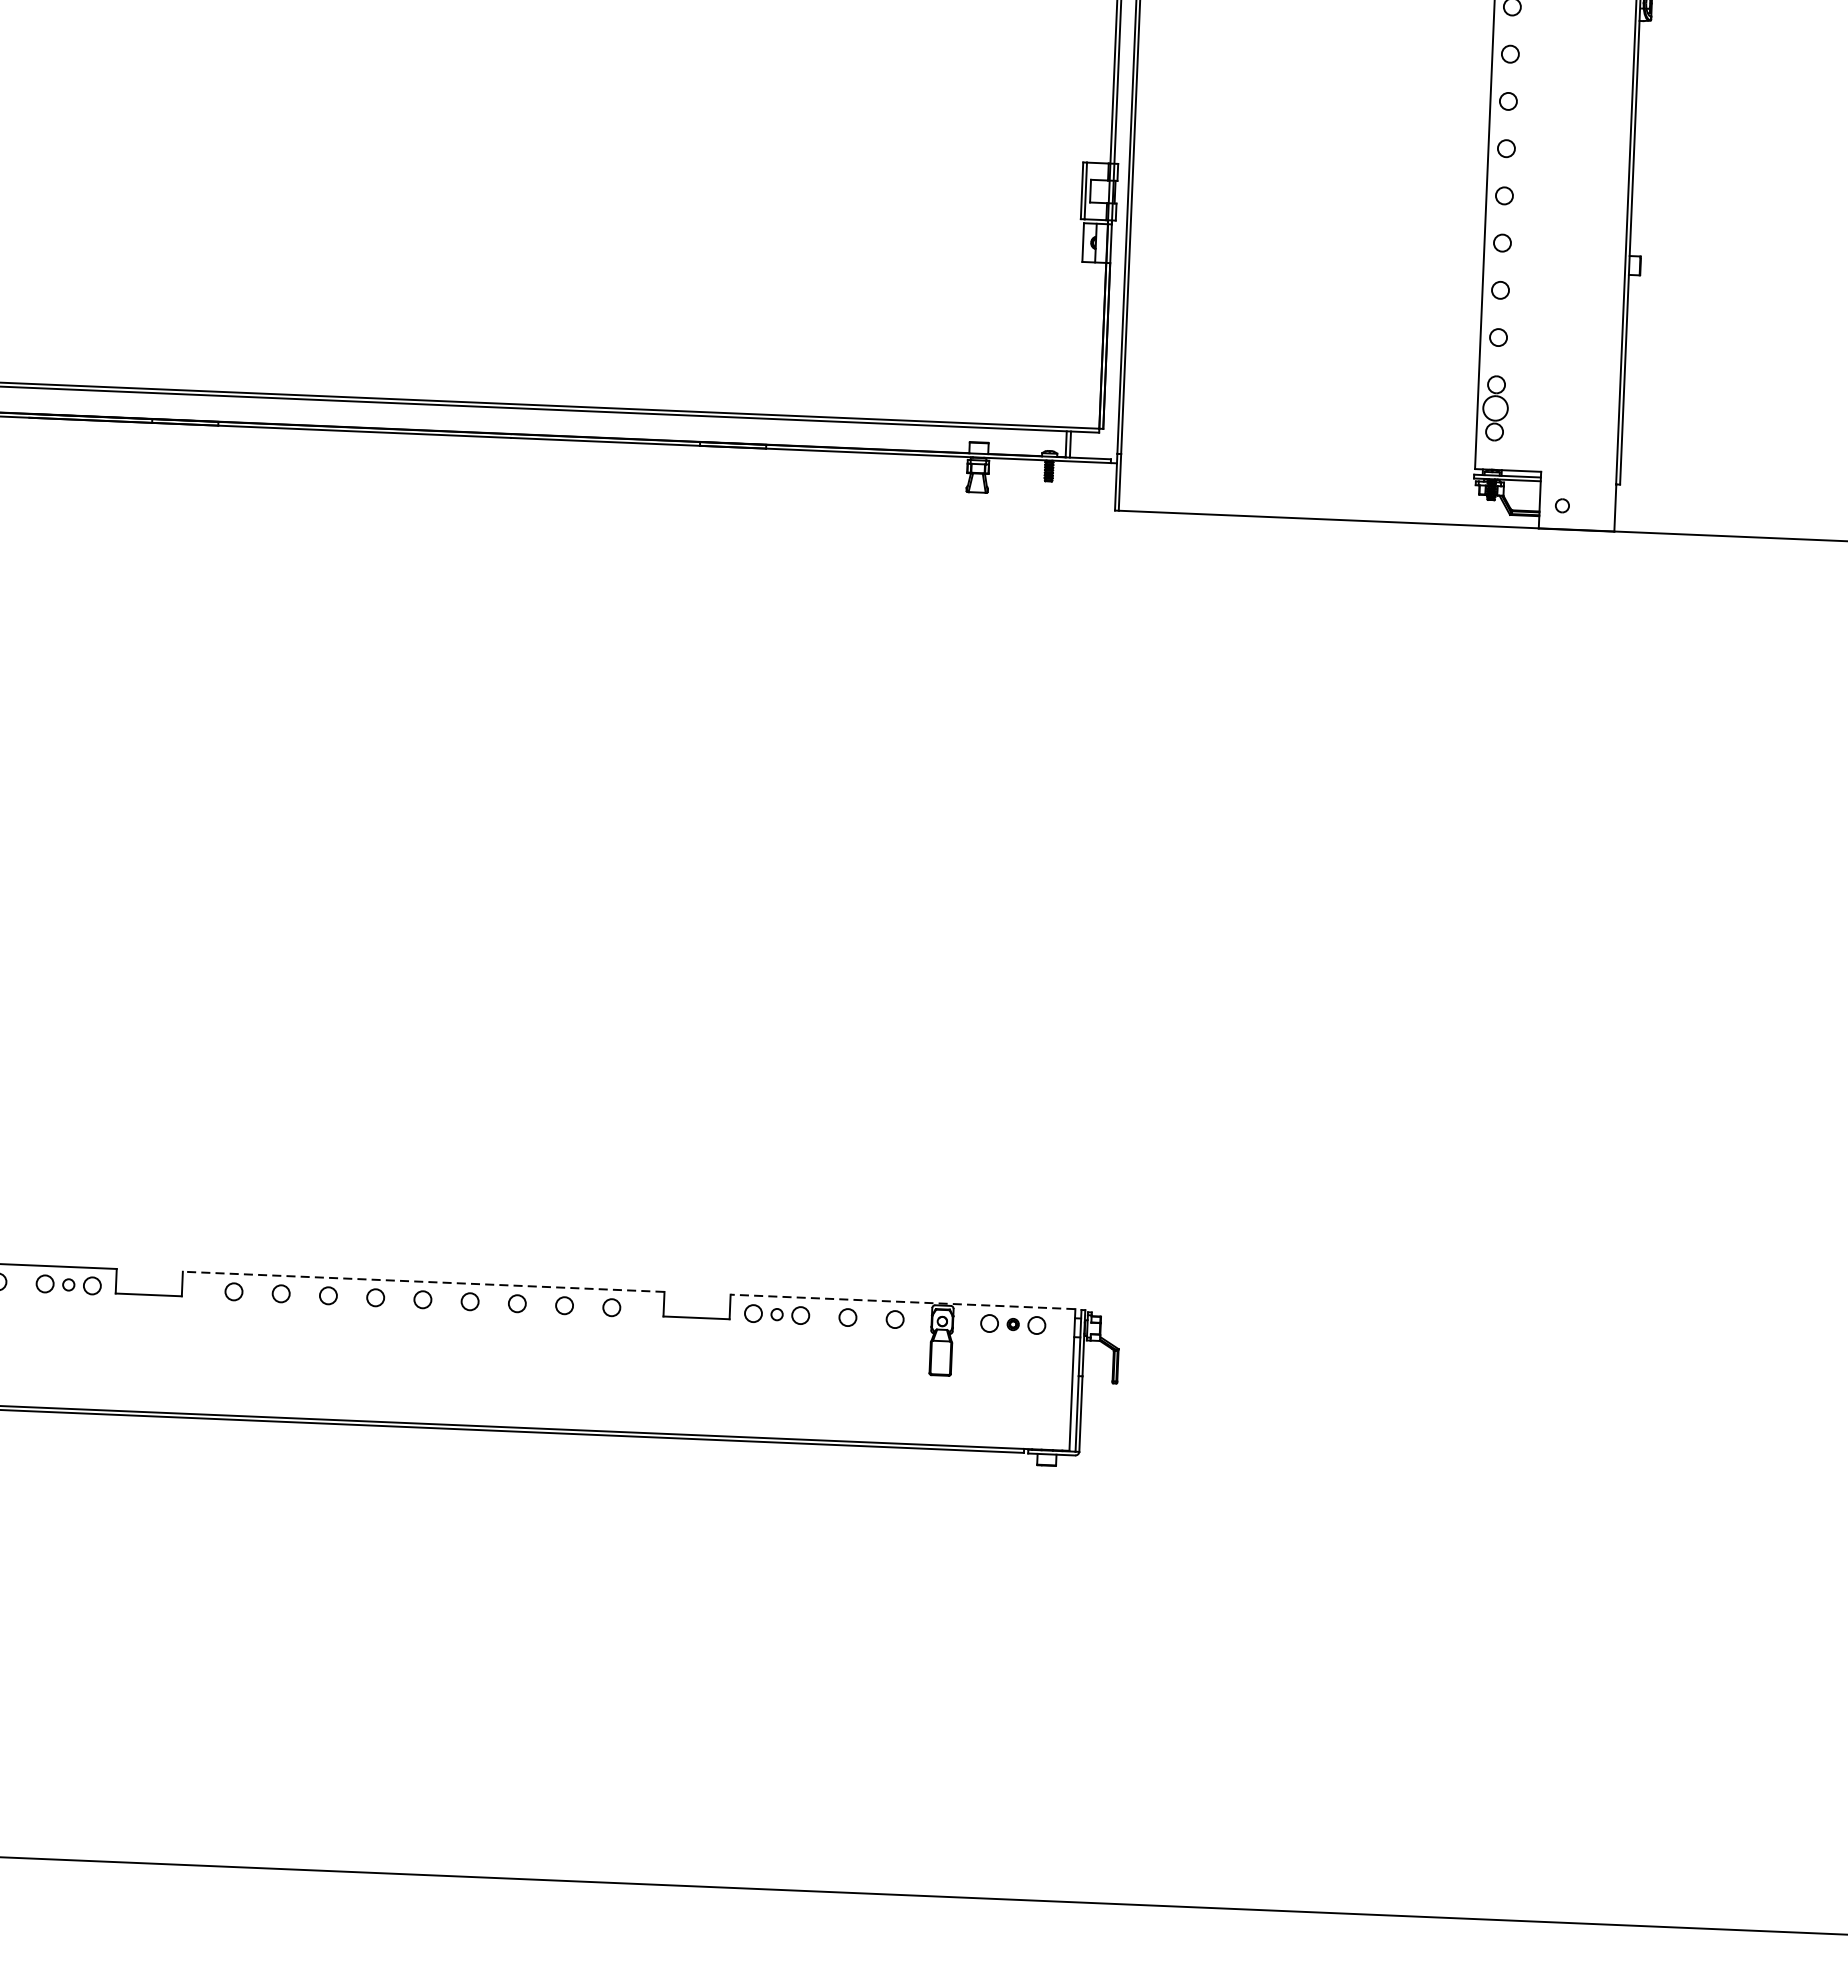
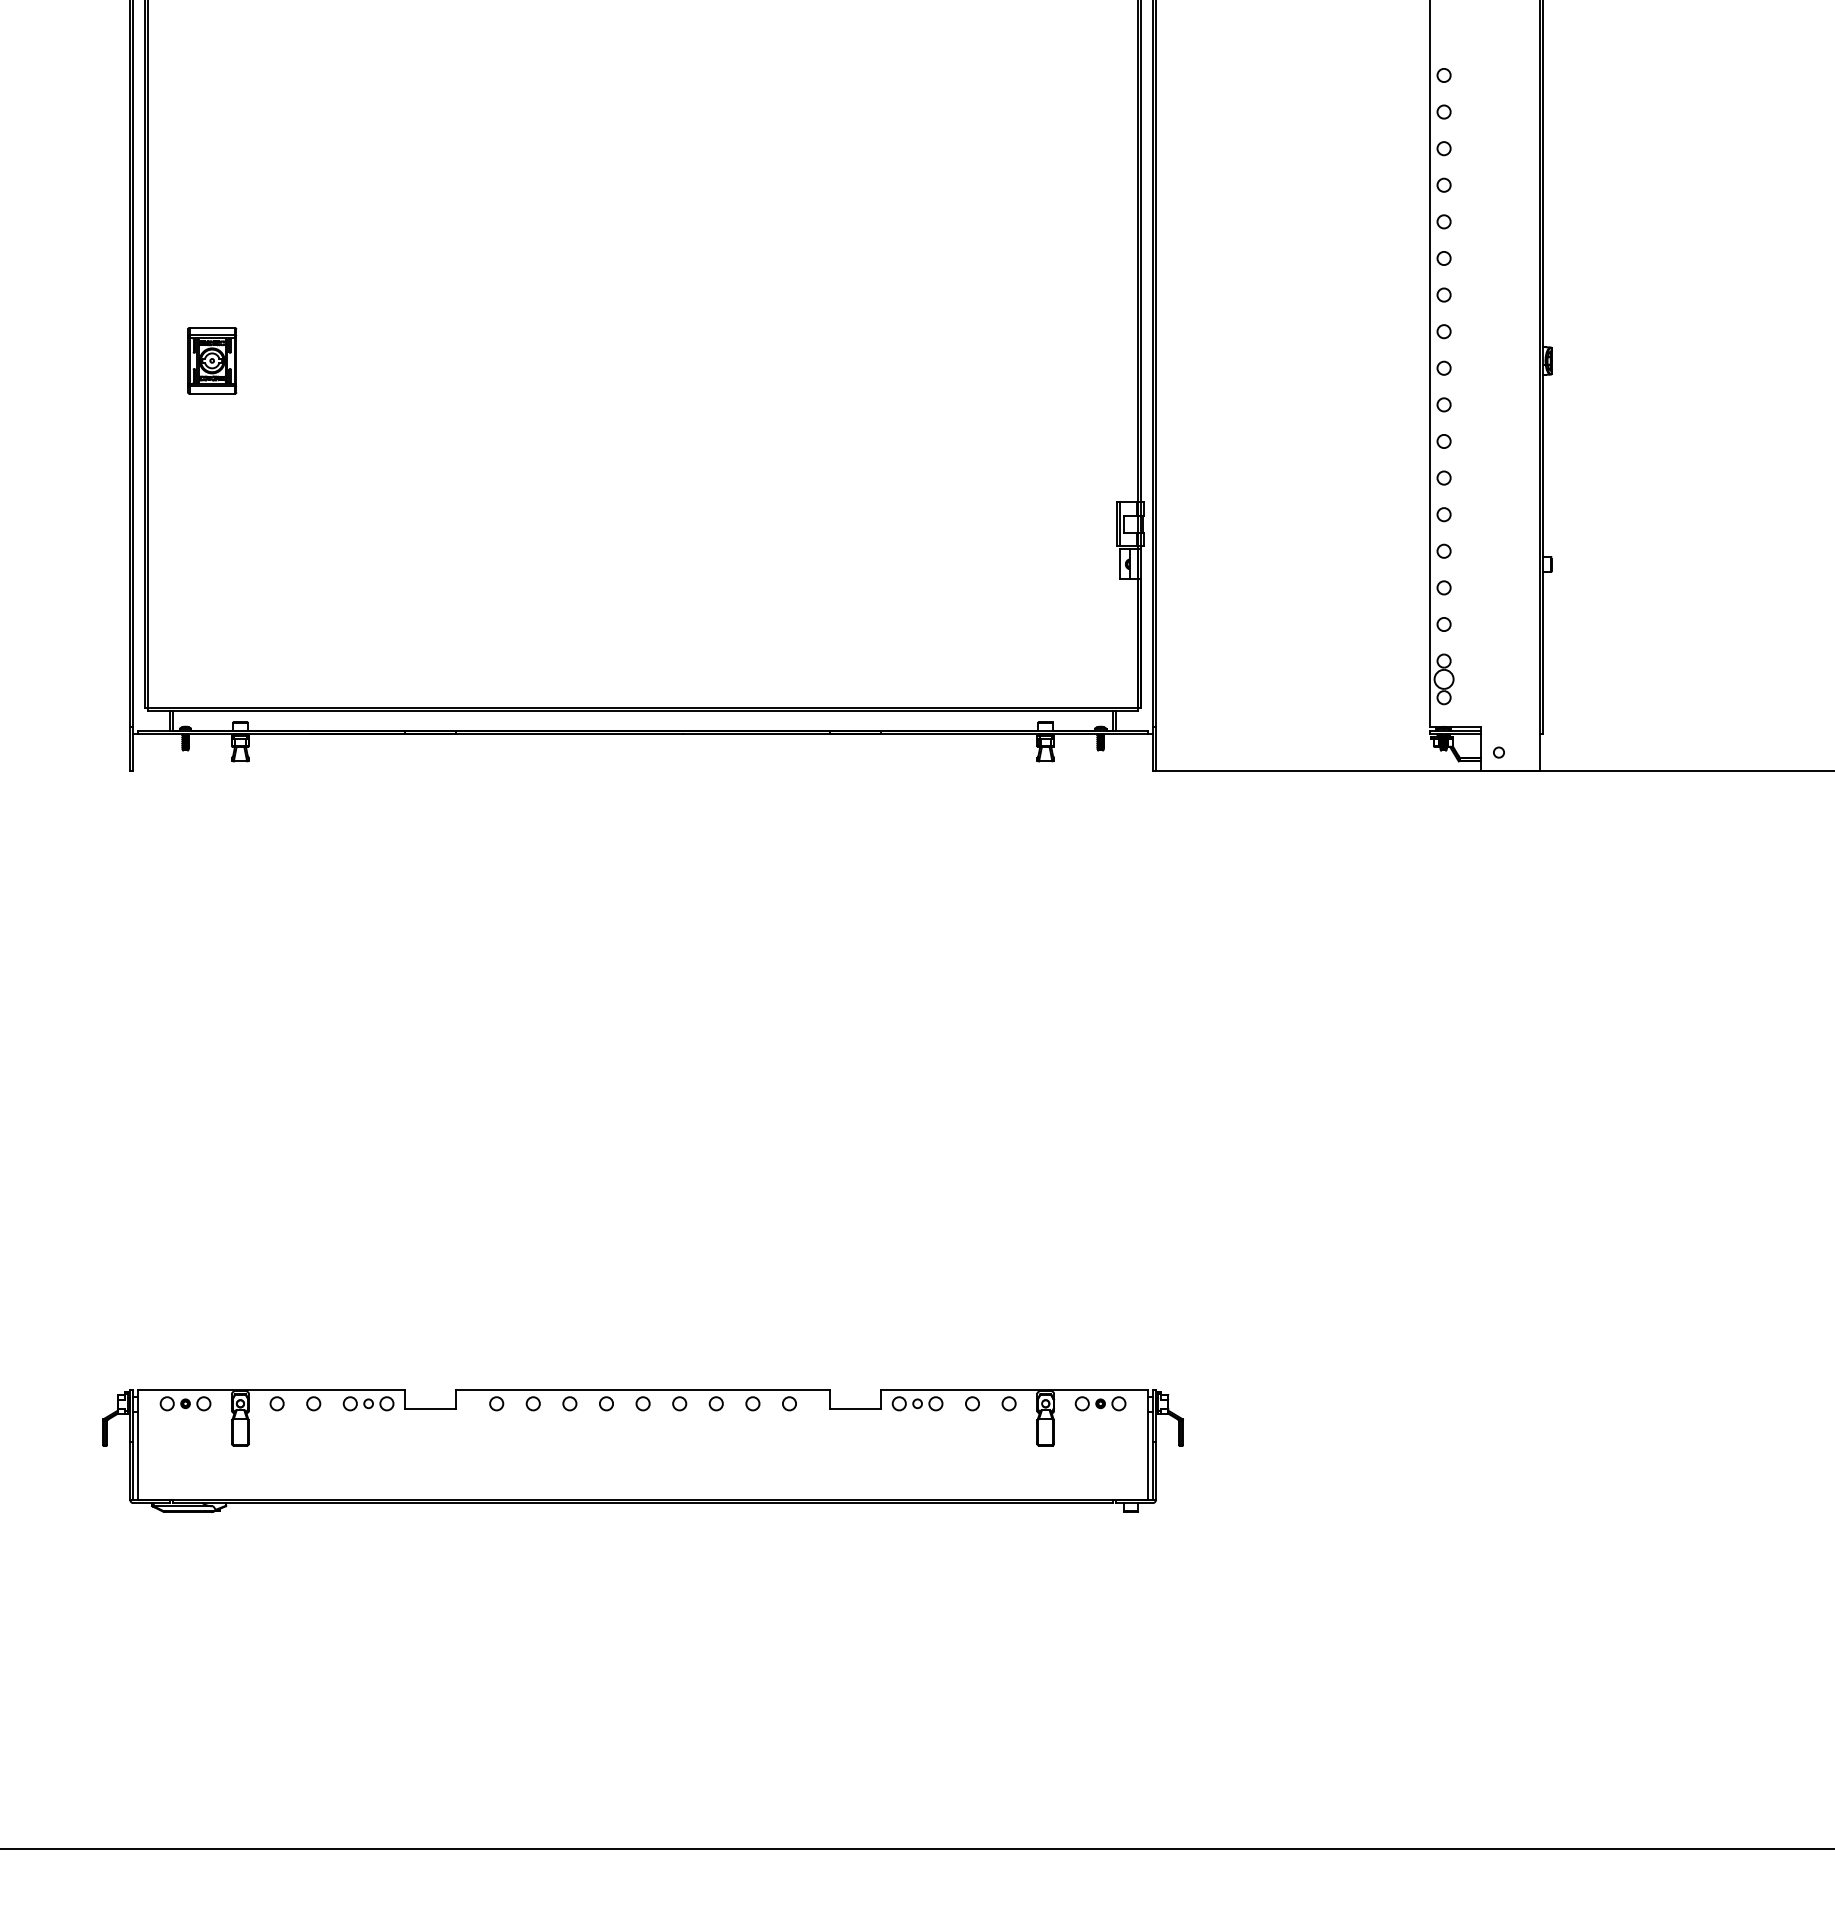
line: (424, 1281) -> (643, 1389), dashed -> solid
line: (902, 1301) -> (1014, 1389), dashed -> solid

